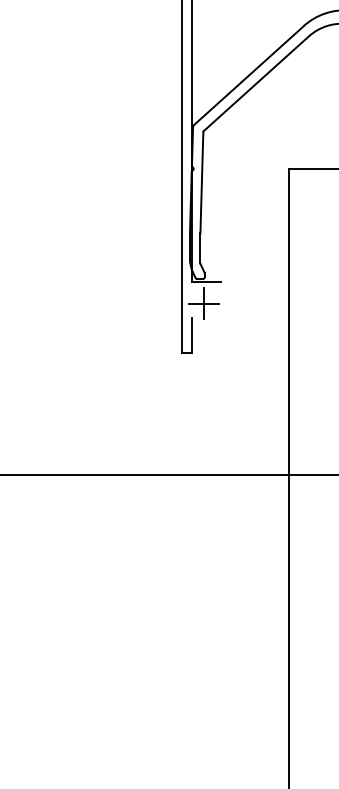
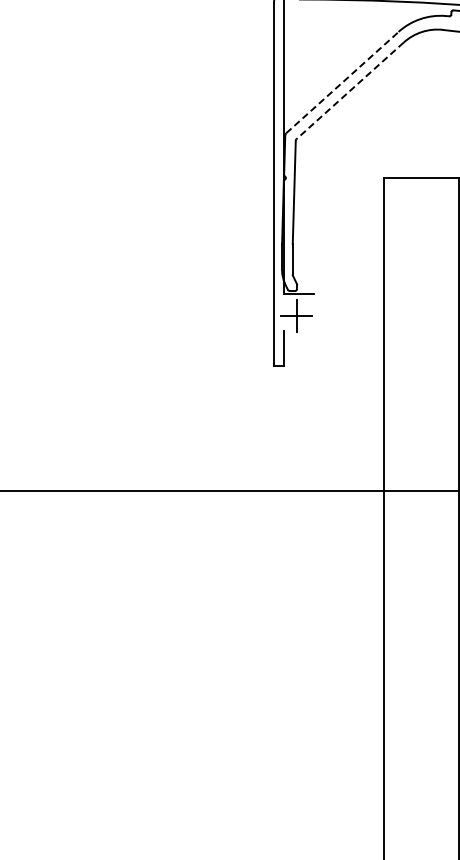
line: (249, 75) -> (342, 82), solid -> dashed
line: (255, 84) -> (349, 91), solid -> dashed

